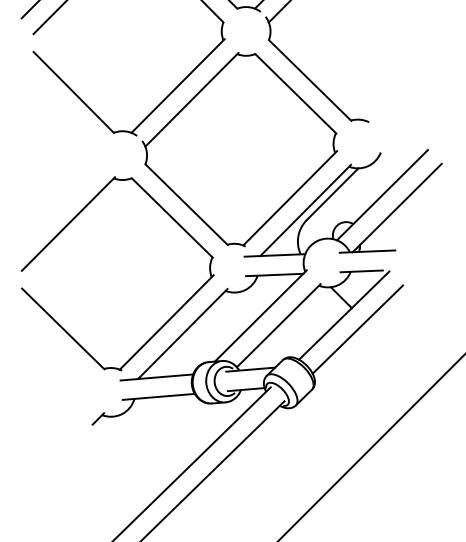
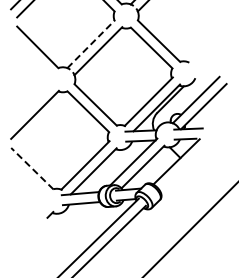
line: (178, 86) -> (91, 44), solid -> dashed
line: (63, 328) -> (32, 168), solid -> dashed
line: (357, 328) -> (183, 168), removed

